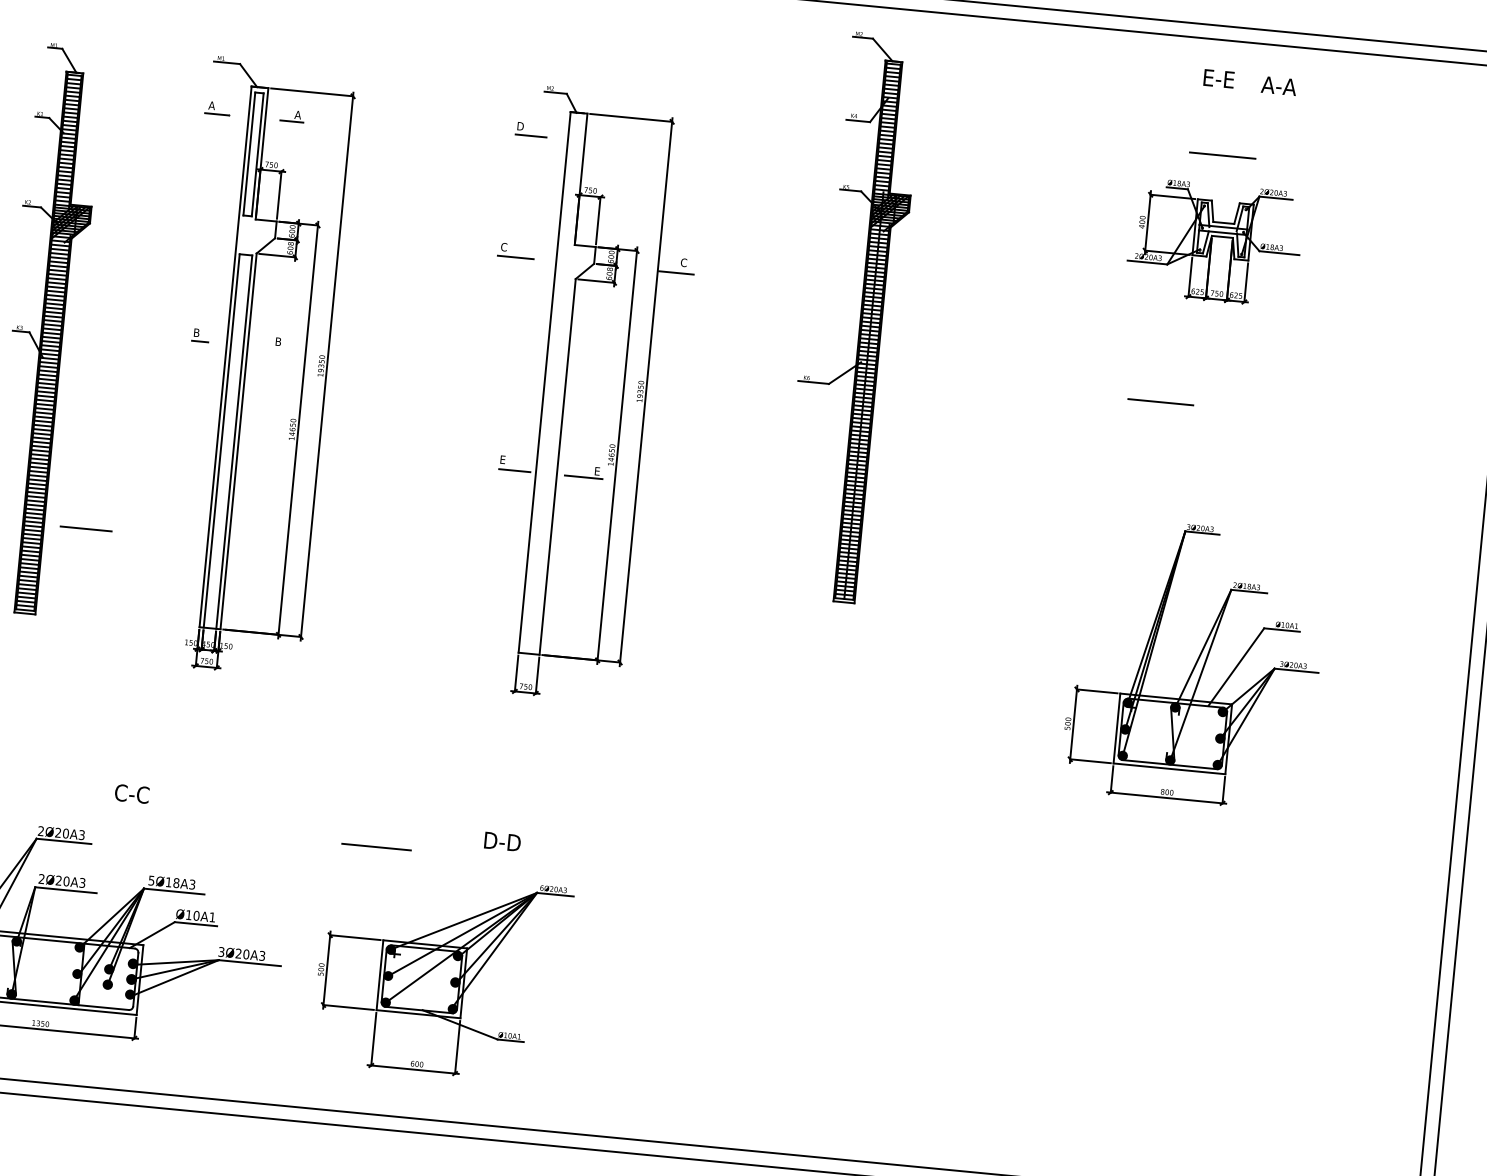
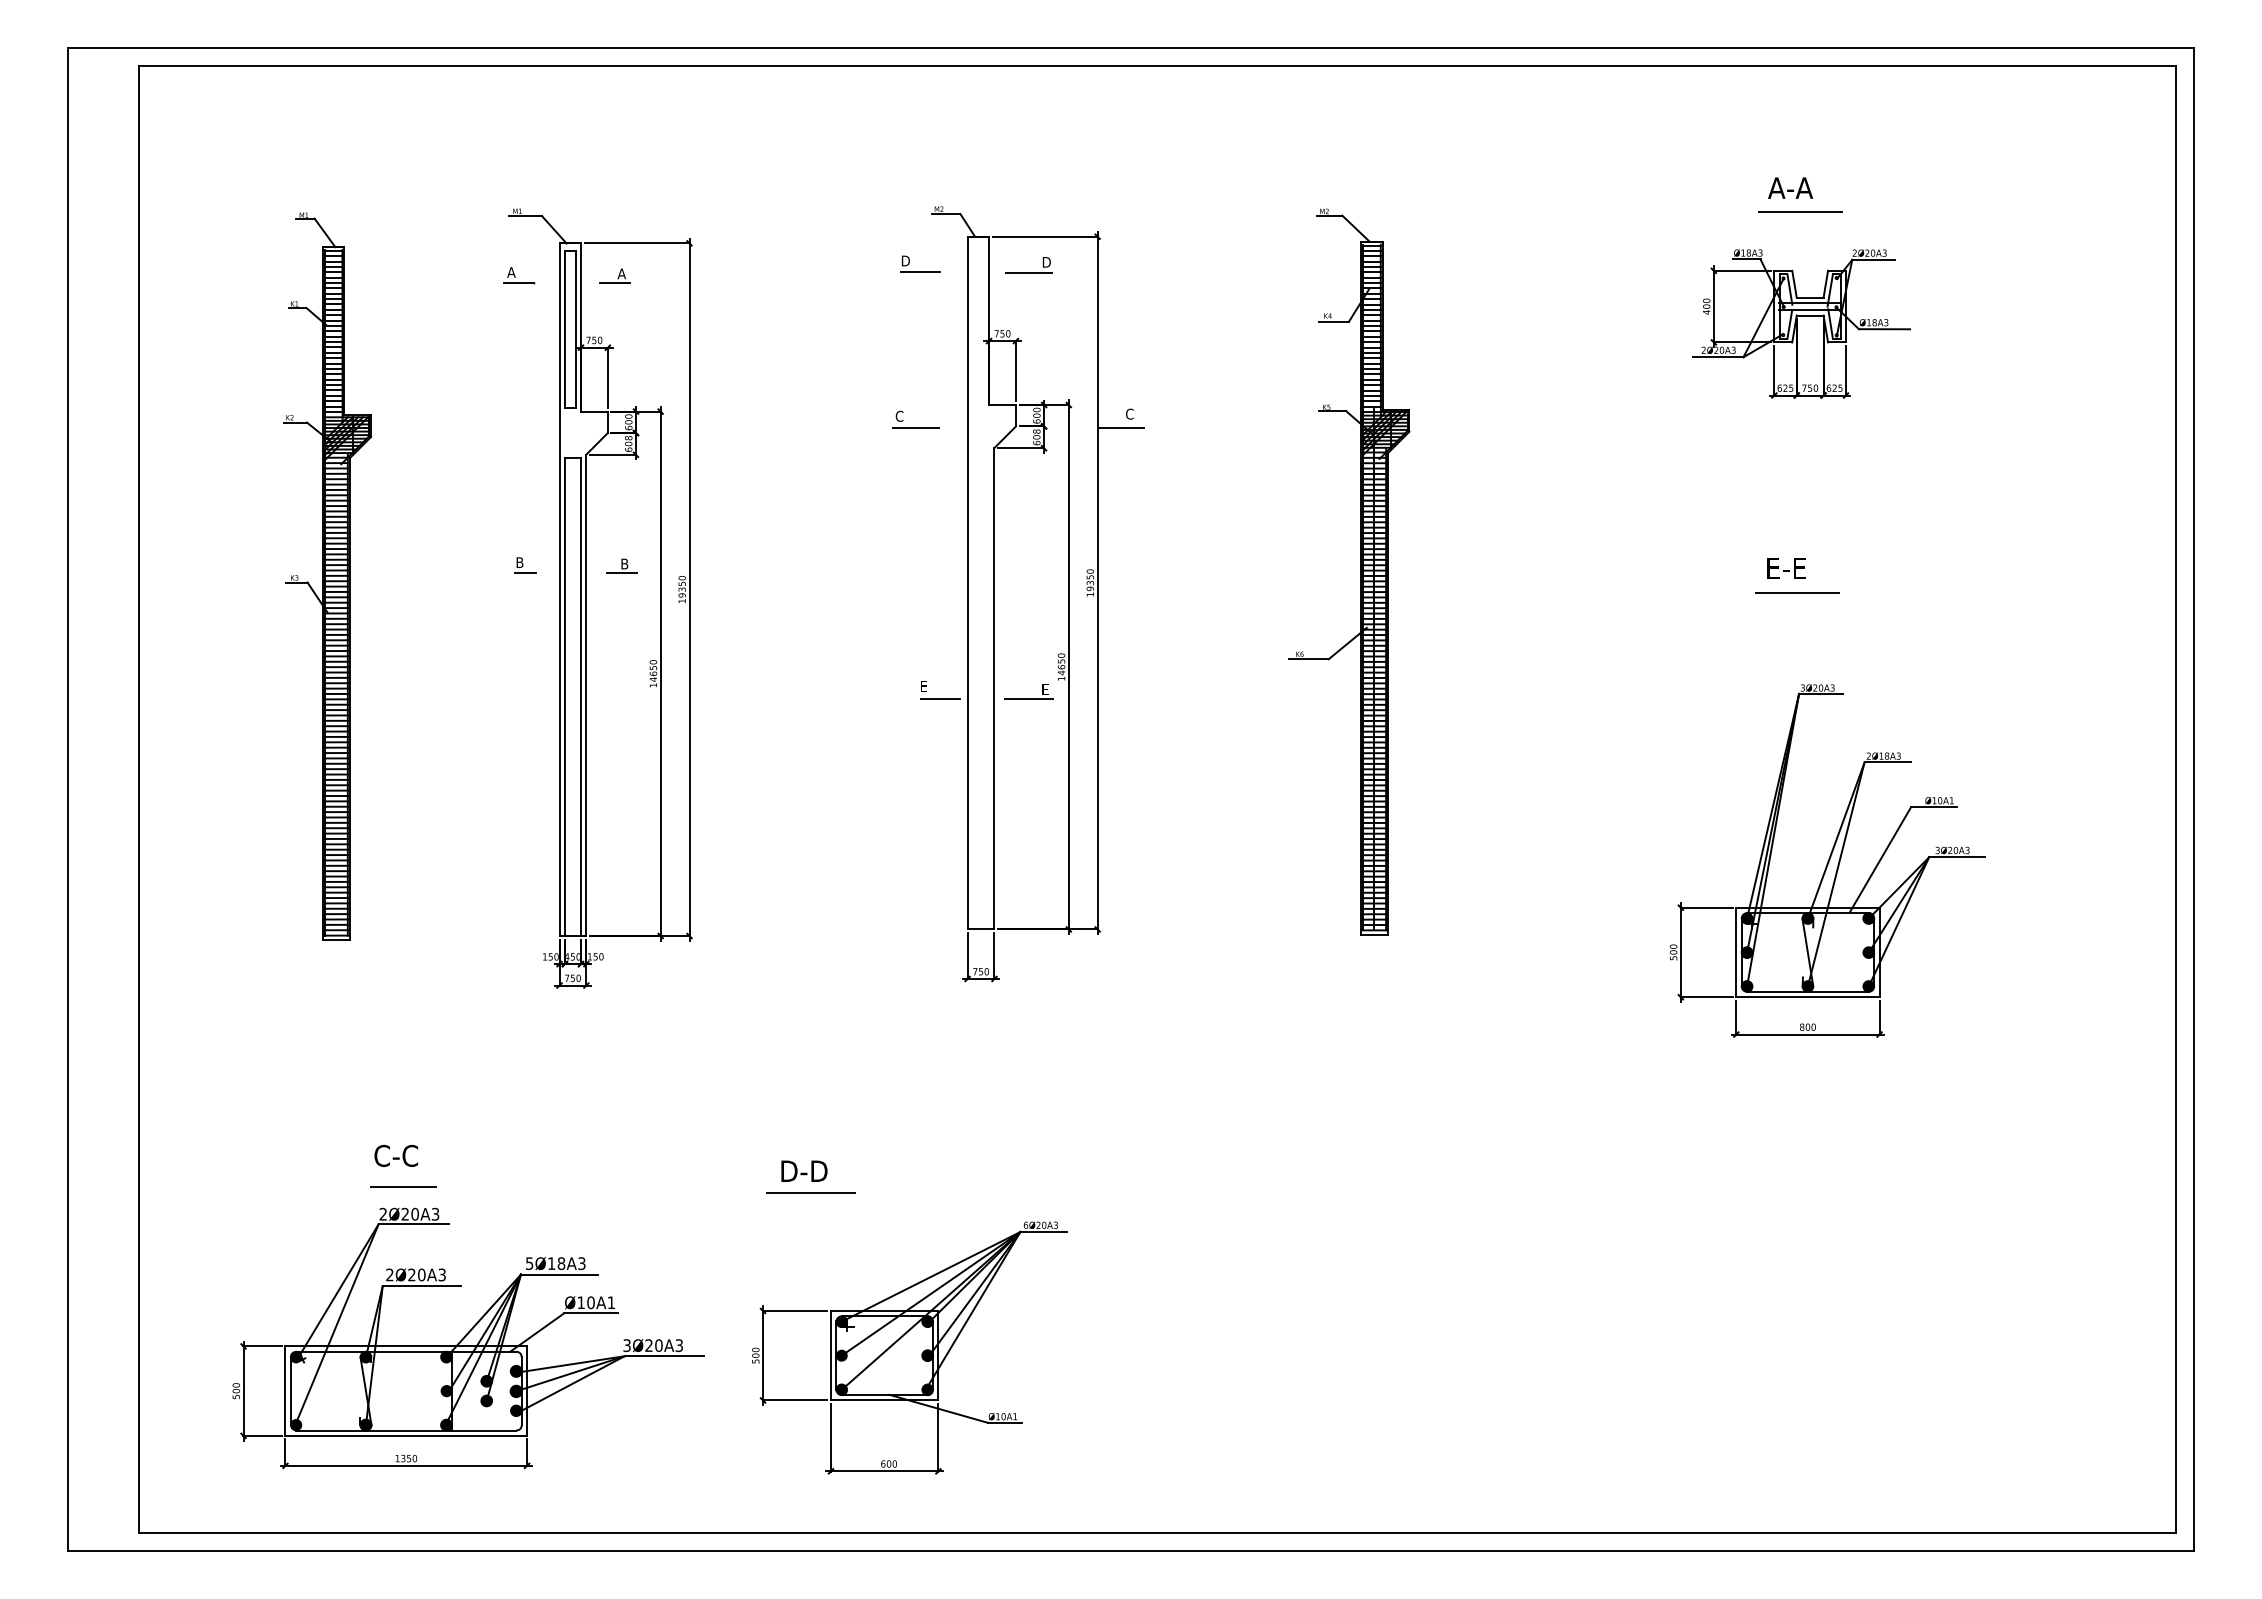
text: (1219, 78) -> (1786, 568), moved
text: (1279, 85) -> (1790, 187), moved
part: (615, 144) -> (1028, 272), added
part: (860, 317) -> (1360, 571), moved
line: (275, 348) -> (621, 573), added
line: (1161, 401) -> (1797, 592), moved
line: (86, 528) -> (403, 1186), moved
text: (132, 793) -> (396, 1155), moved
text: (502, 841) -> (804, 1170), moved

